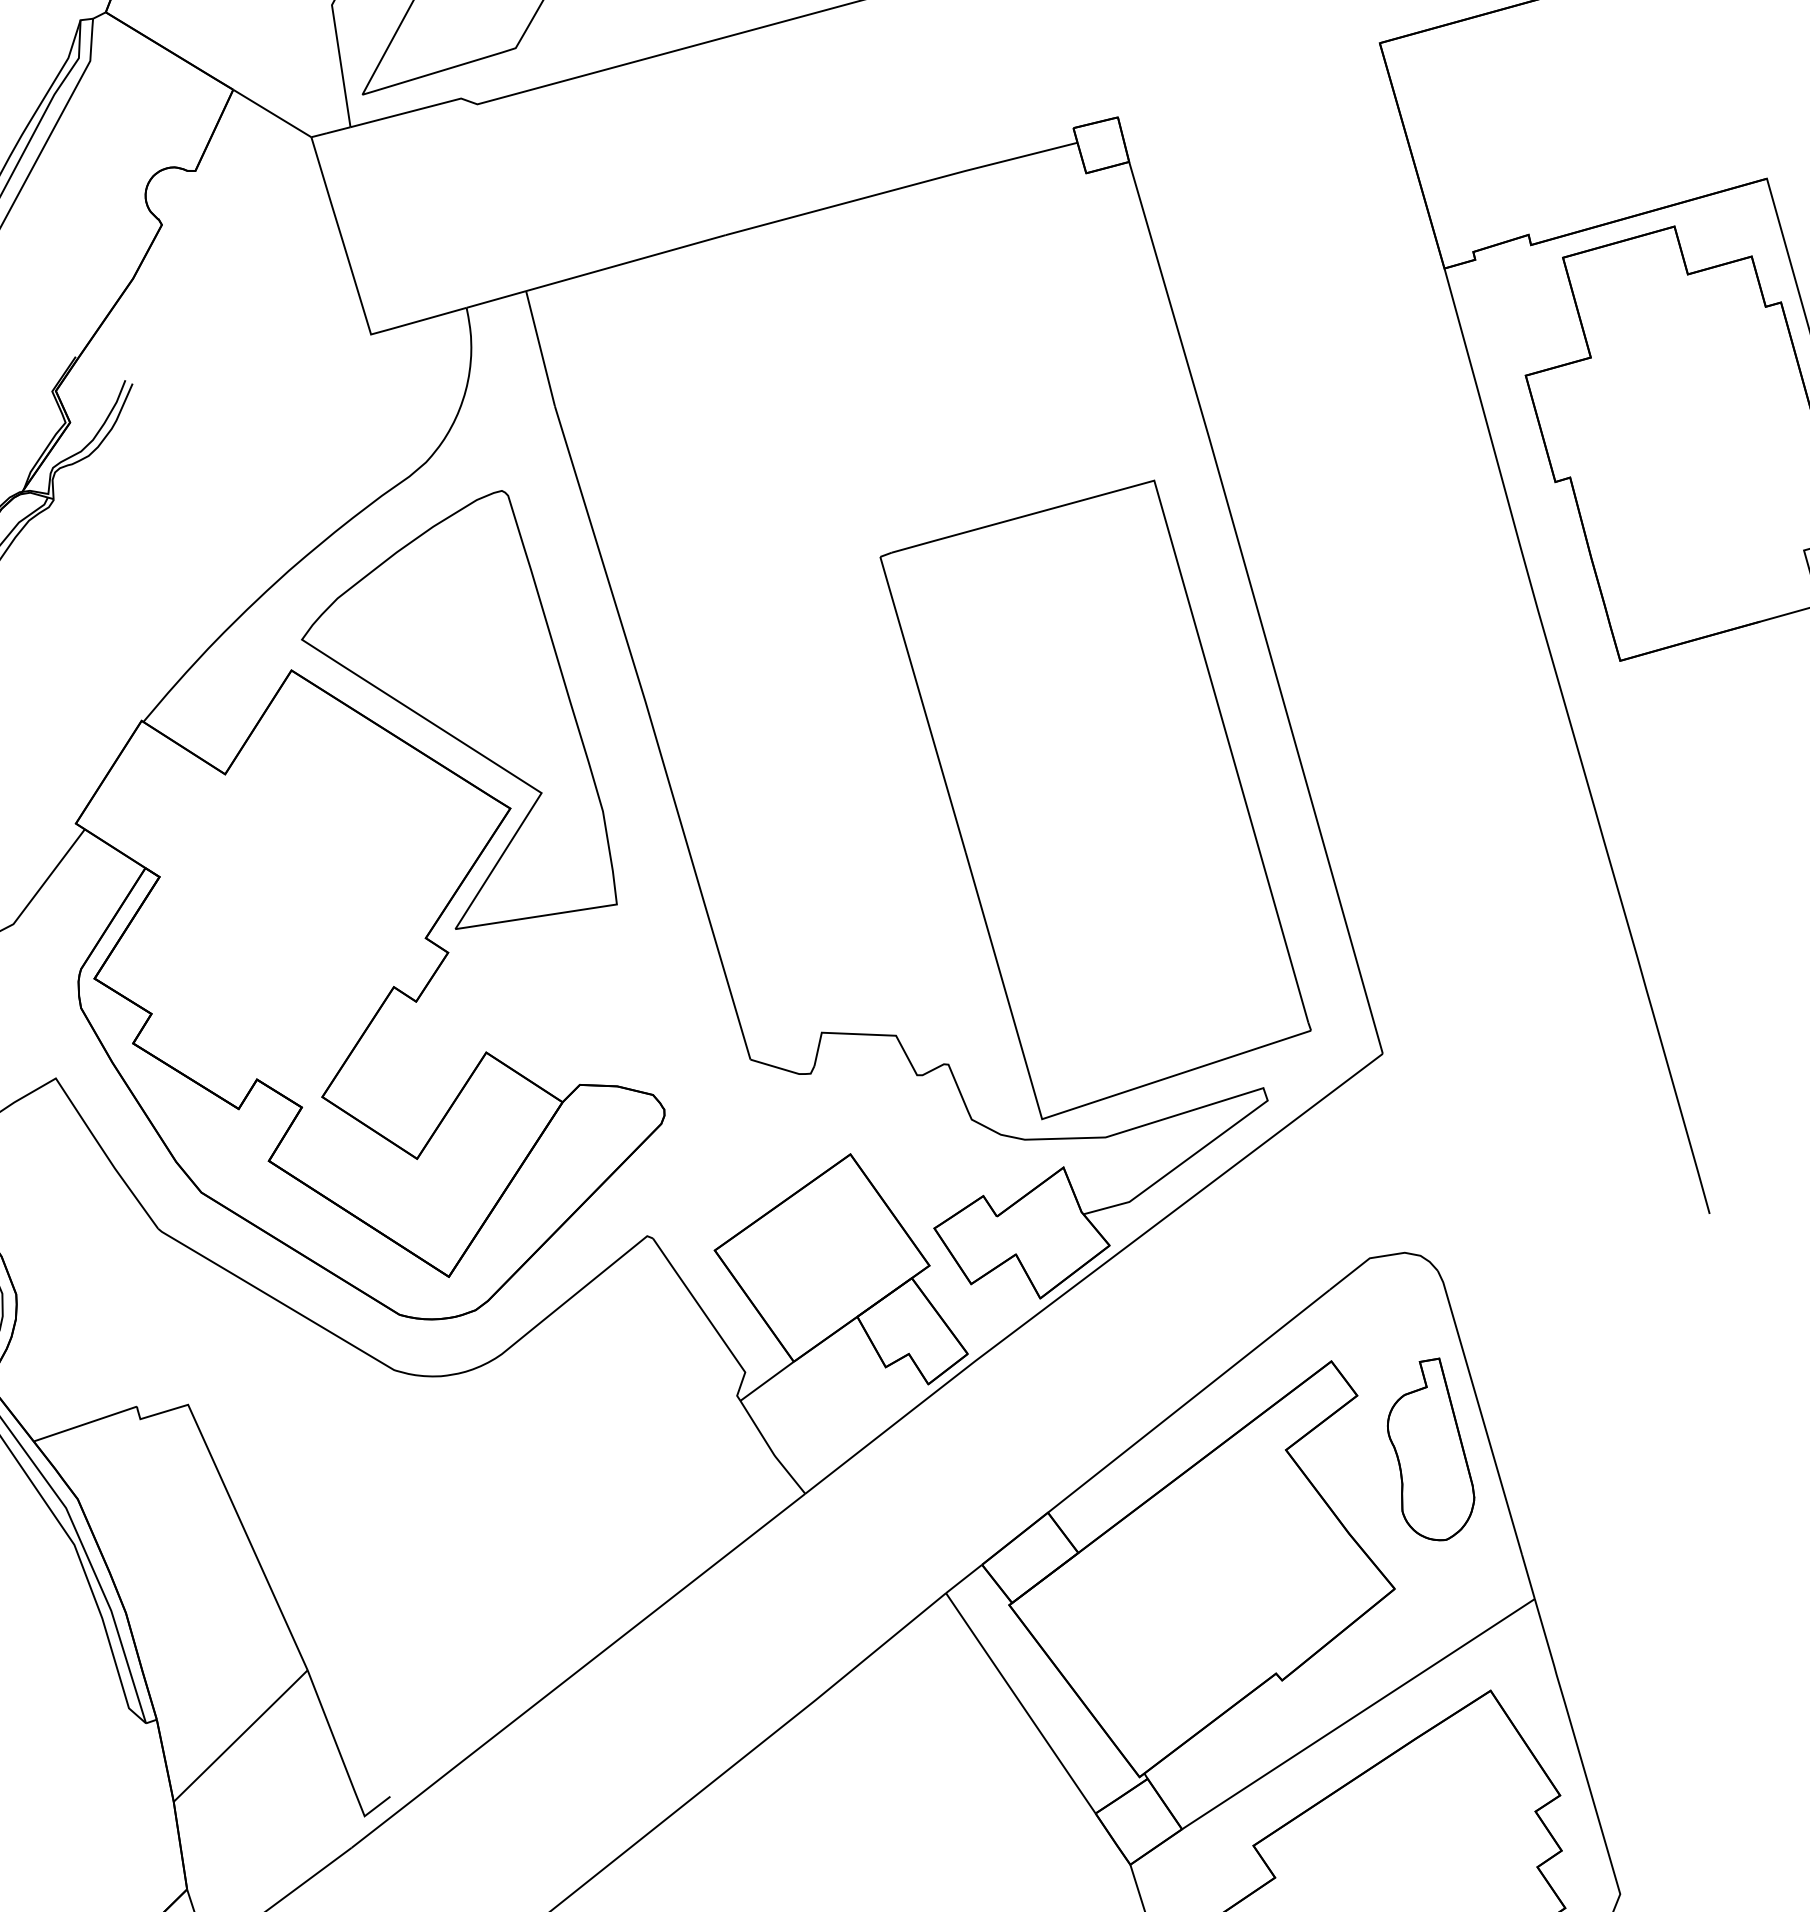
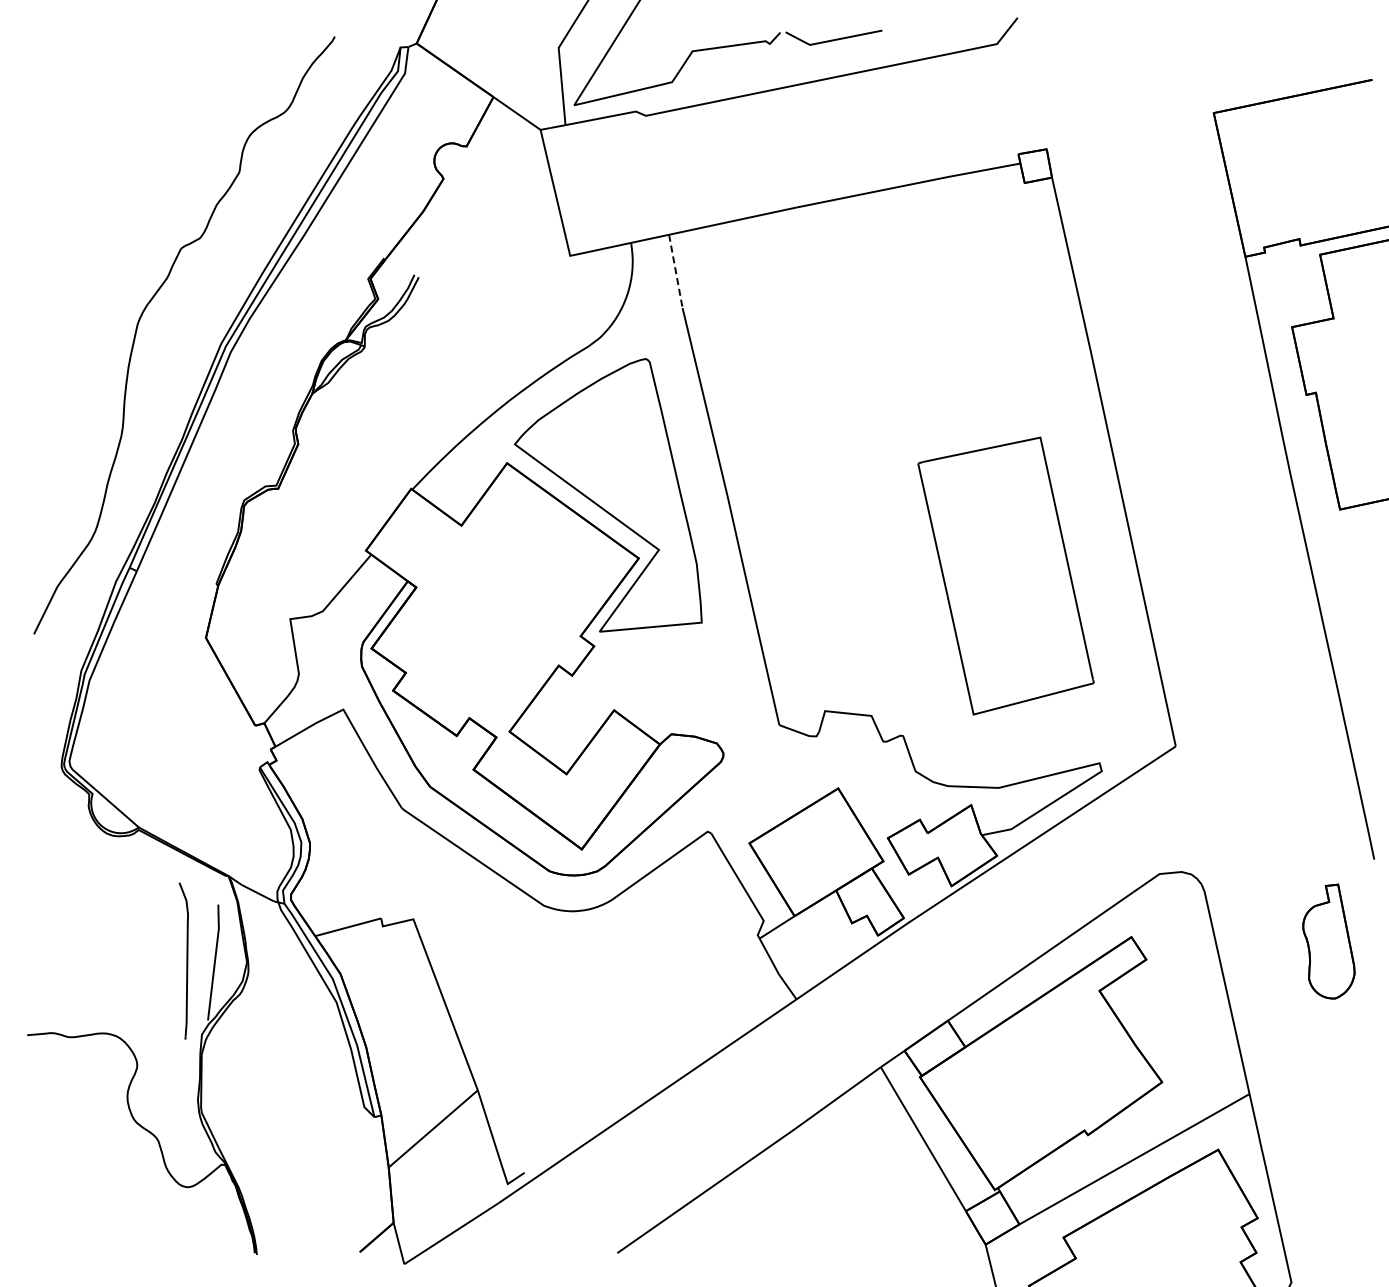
line: (539, 348) -> (675, 271), solid -> dashed
part: (1094, 799) -> (1005, 575), size x0.7
part: (1429, 1449) -> (1328, 941), moved

